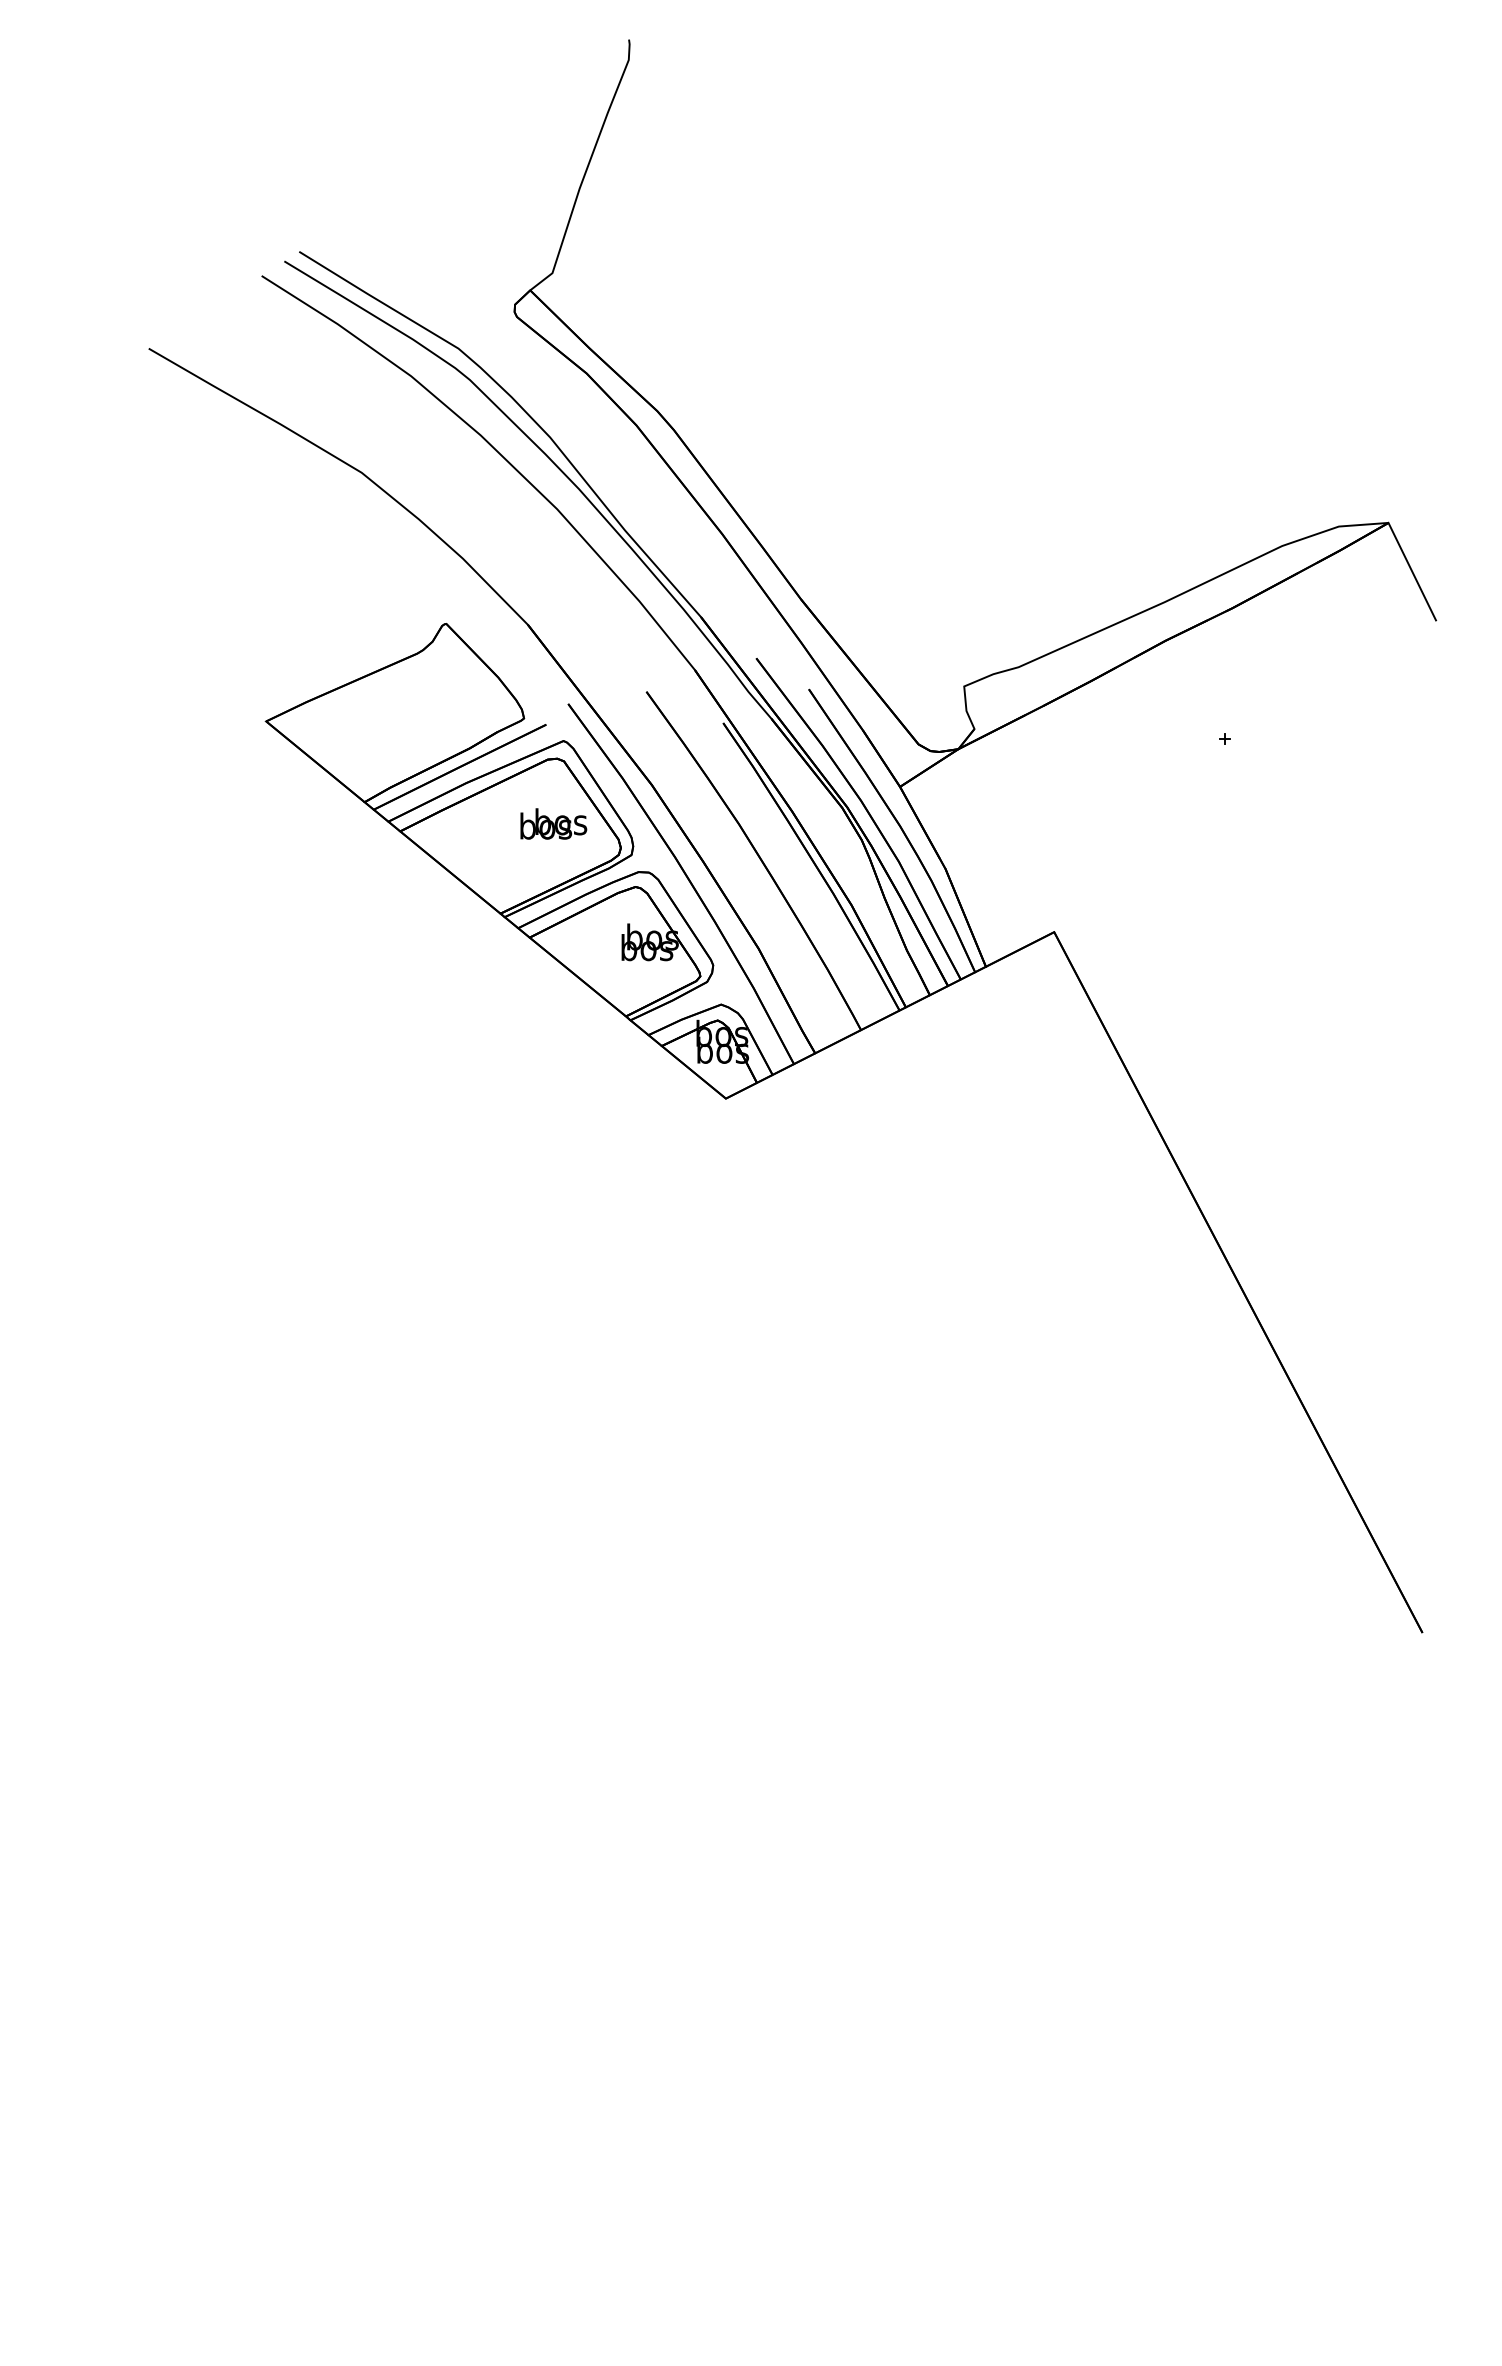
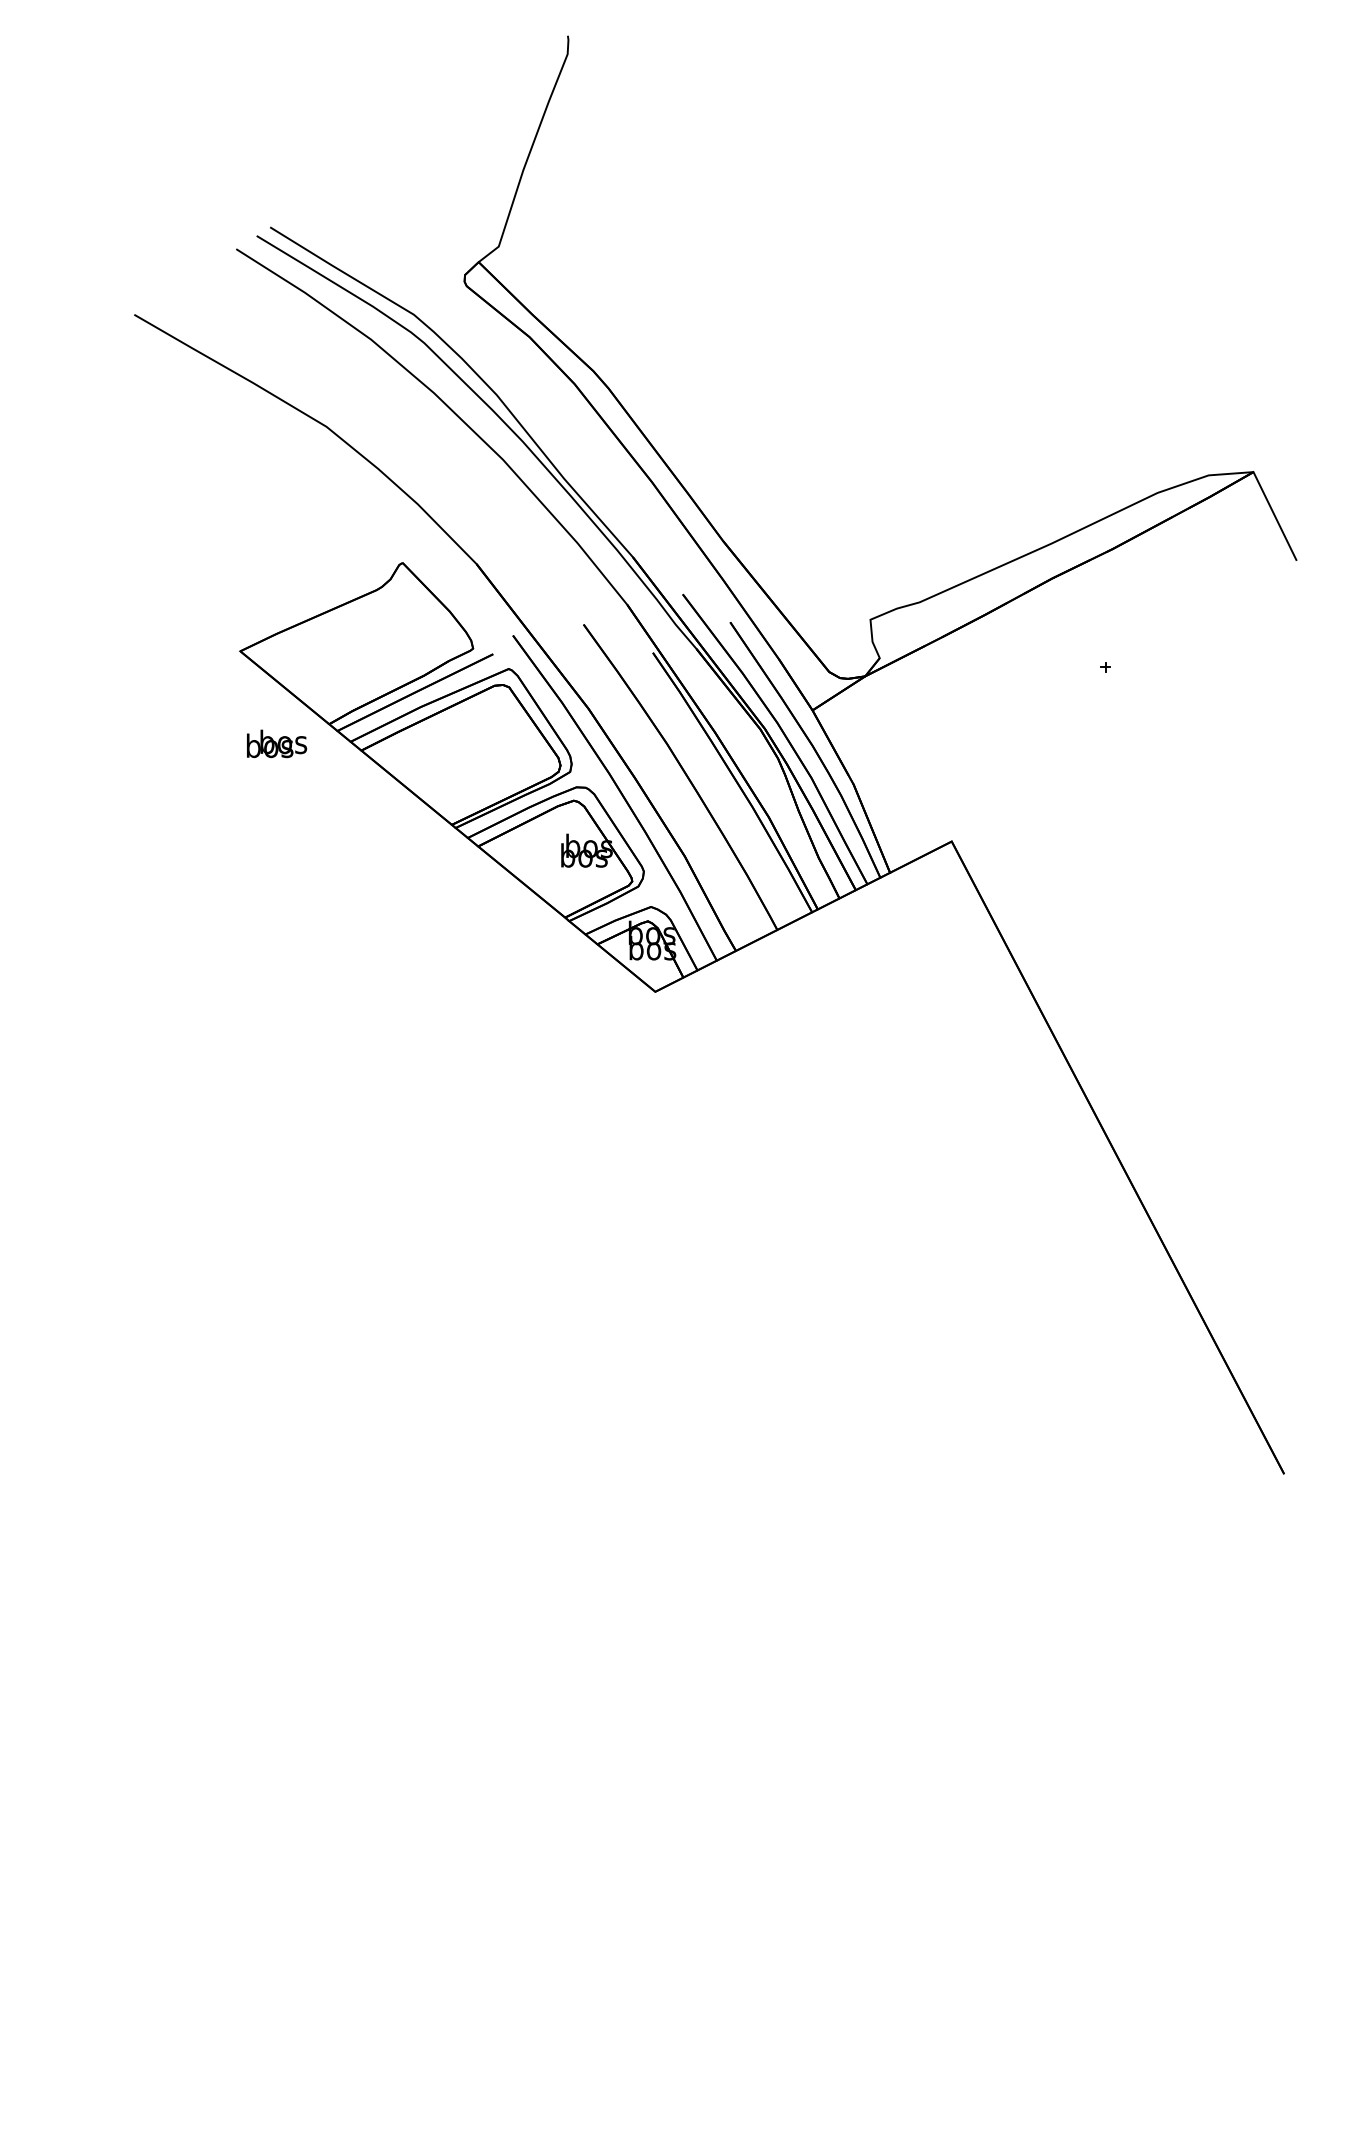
text: (554, 823) -> (277, 743), moved

